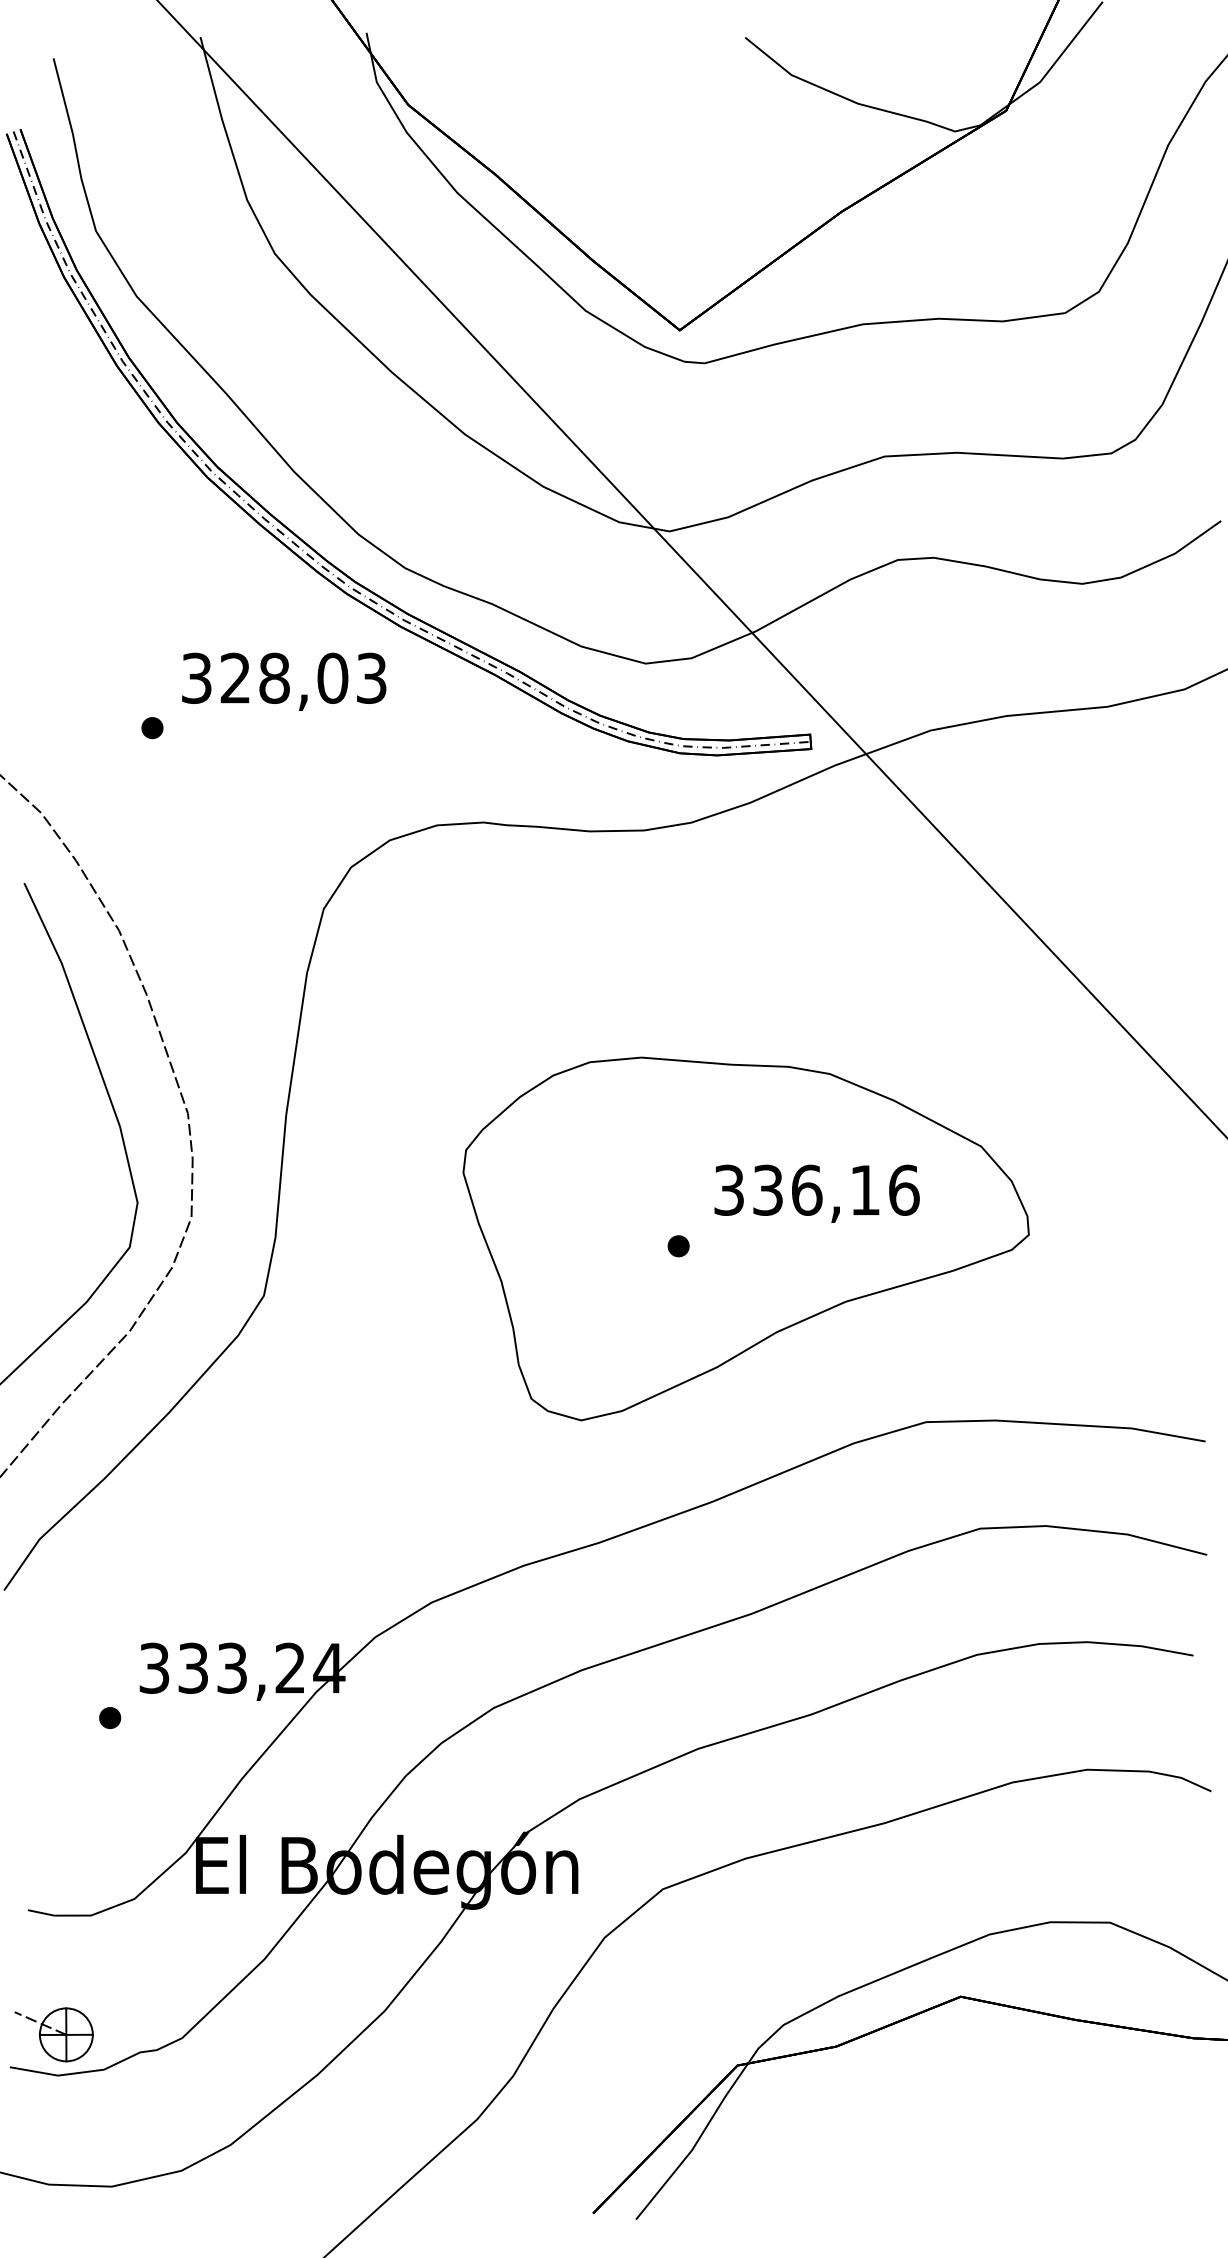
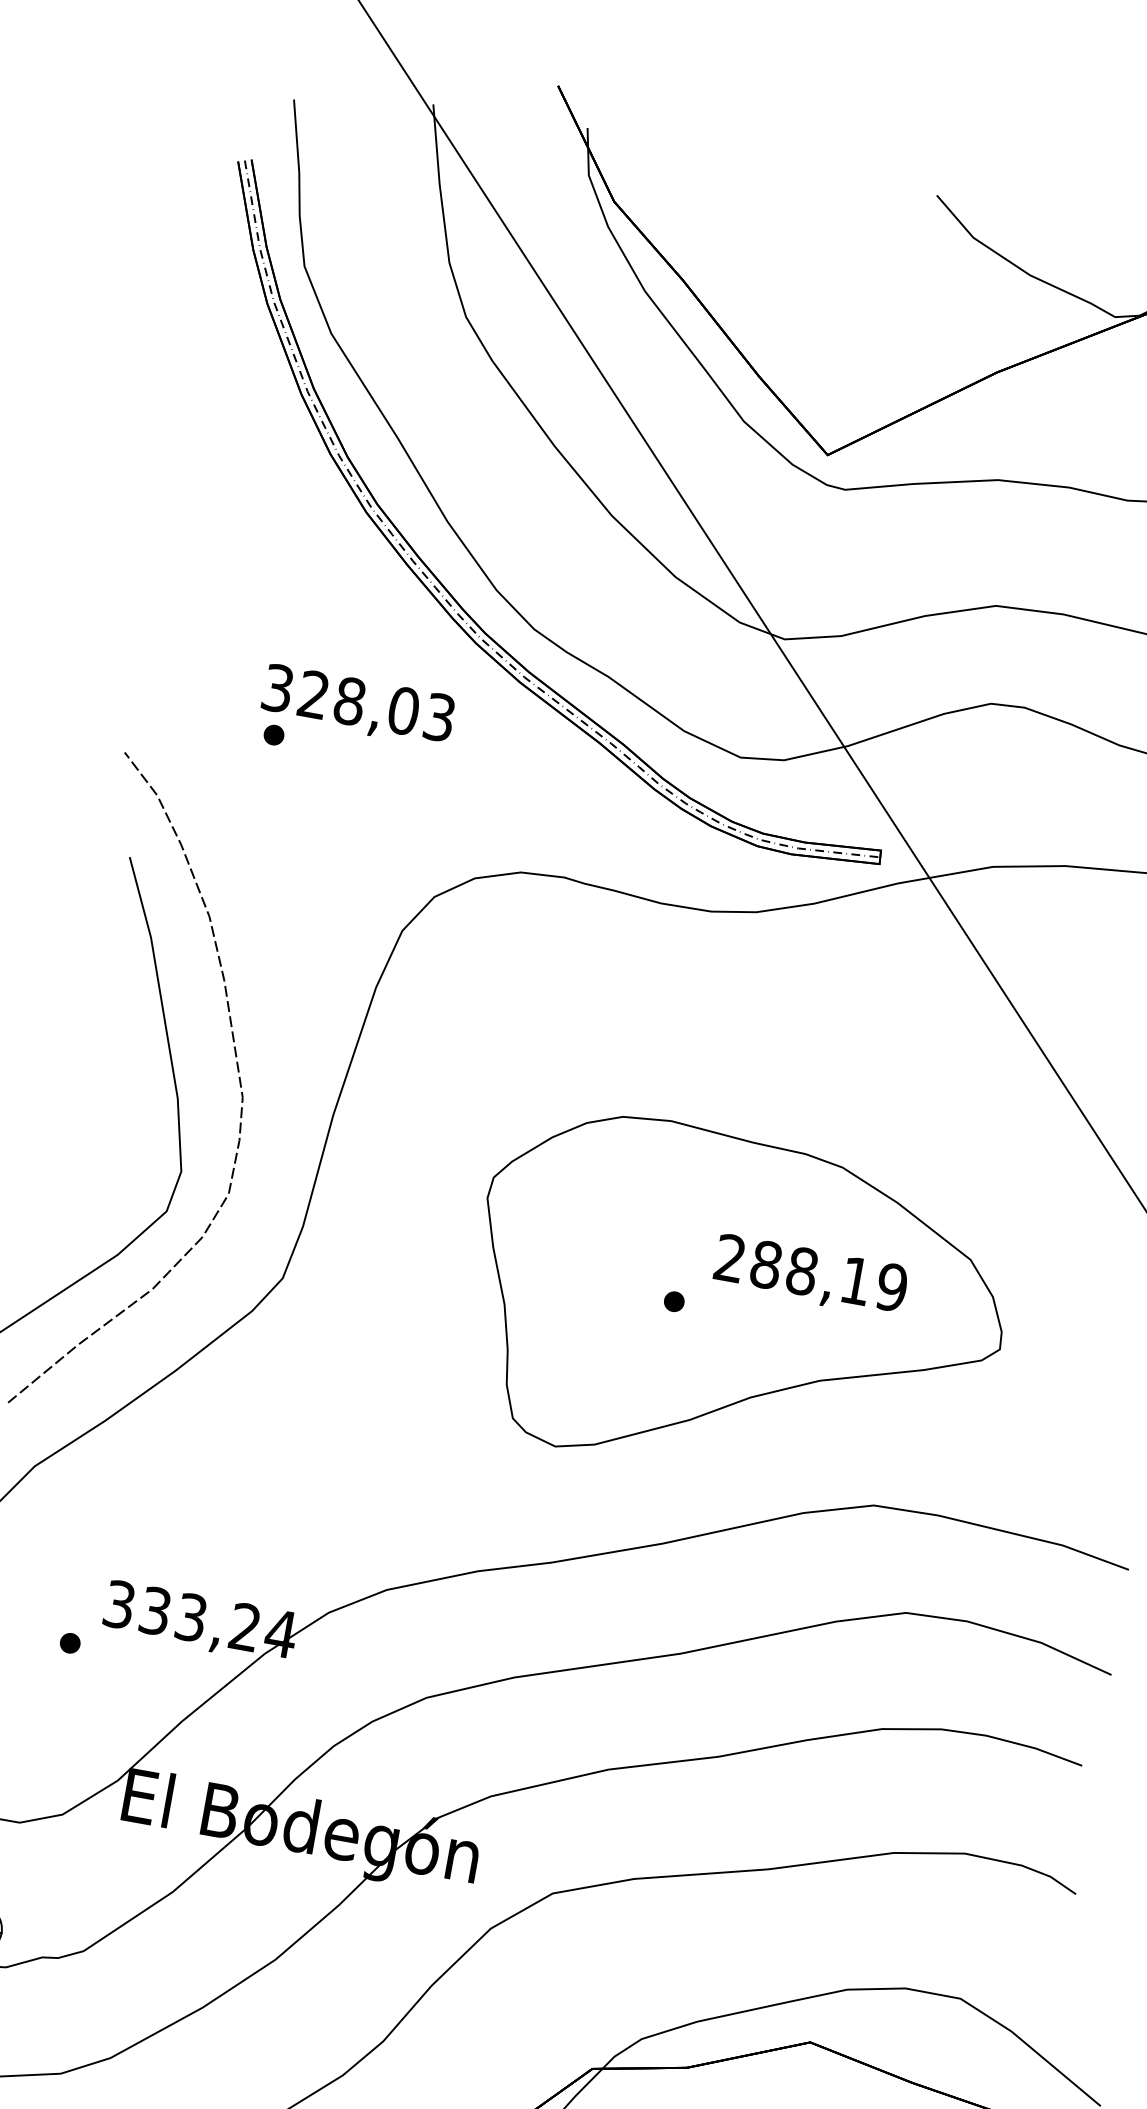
text: (284, 681) -> (358, 705), moved
text: (816, 1189) -> (811, 1272), 336,16 -> 288,19

